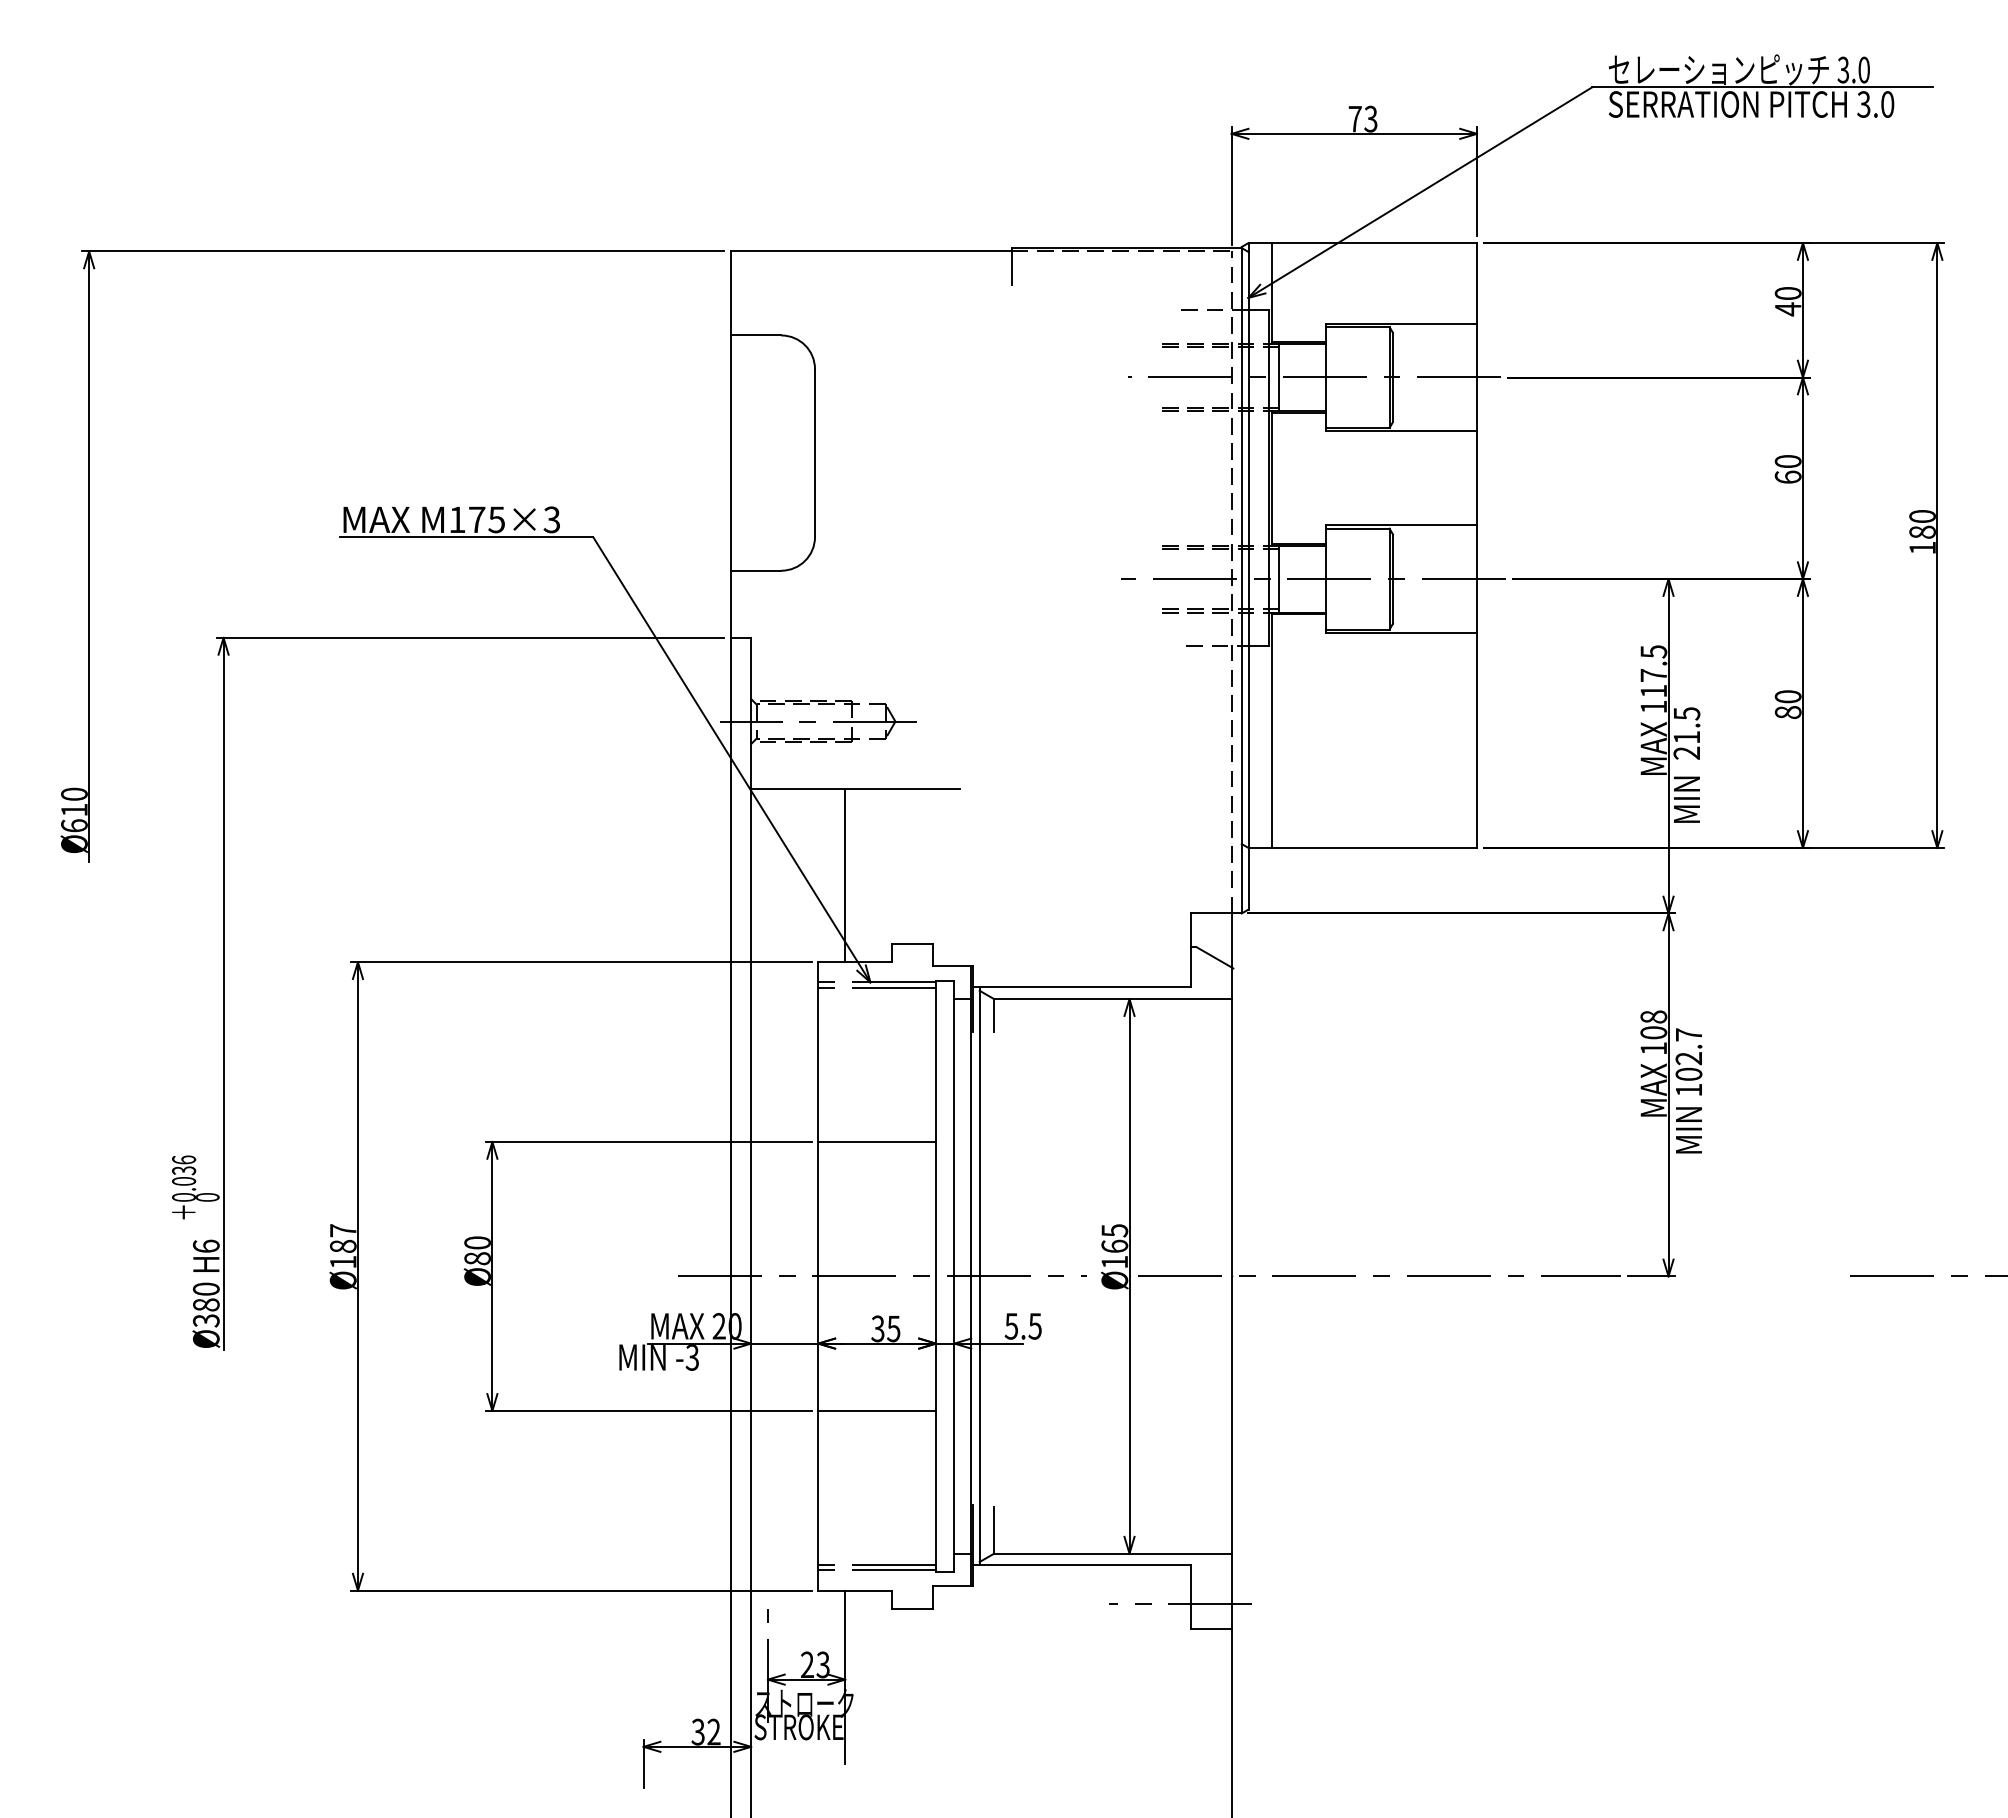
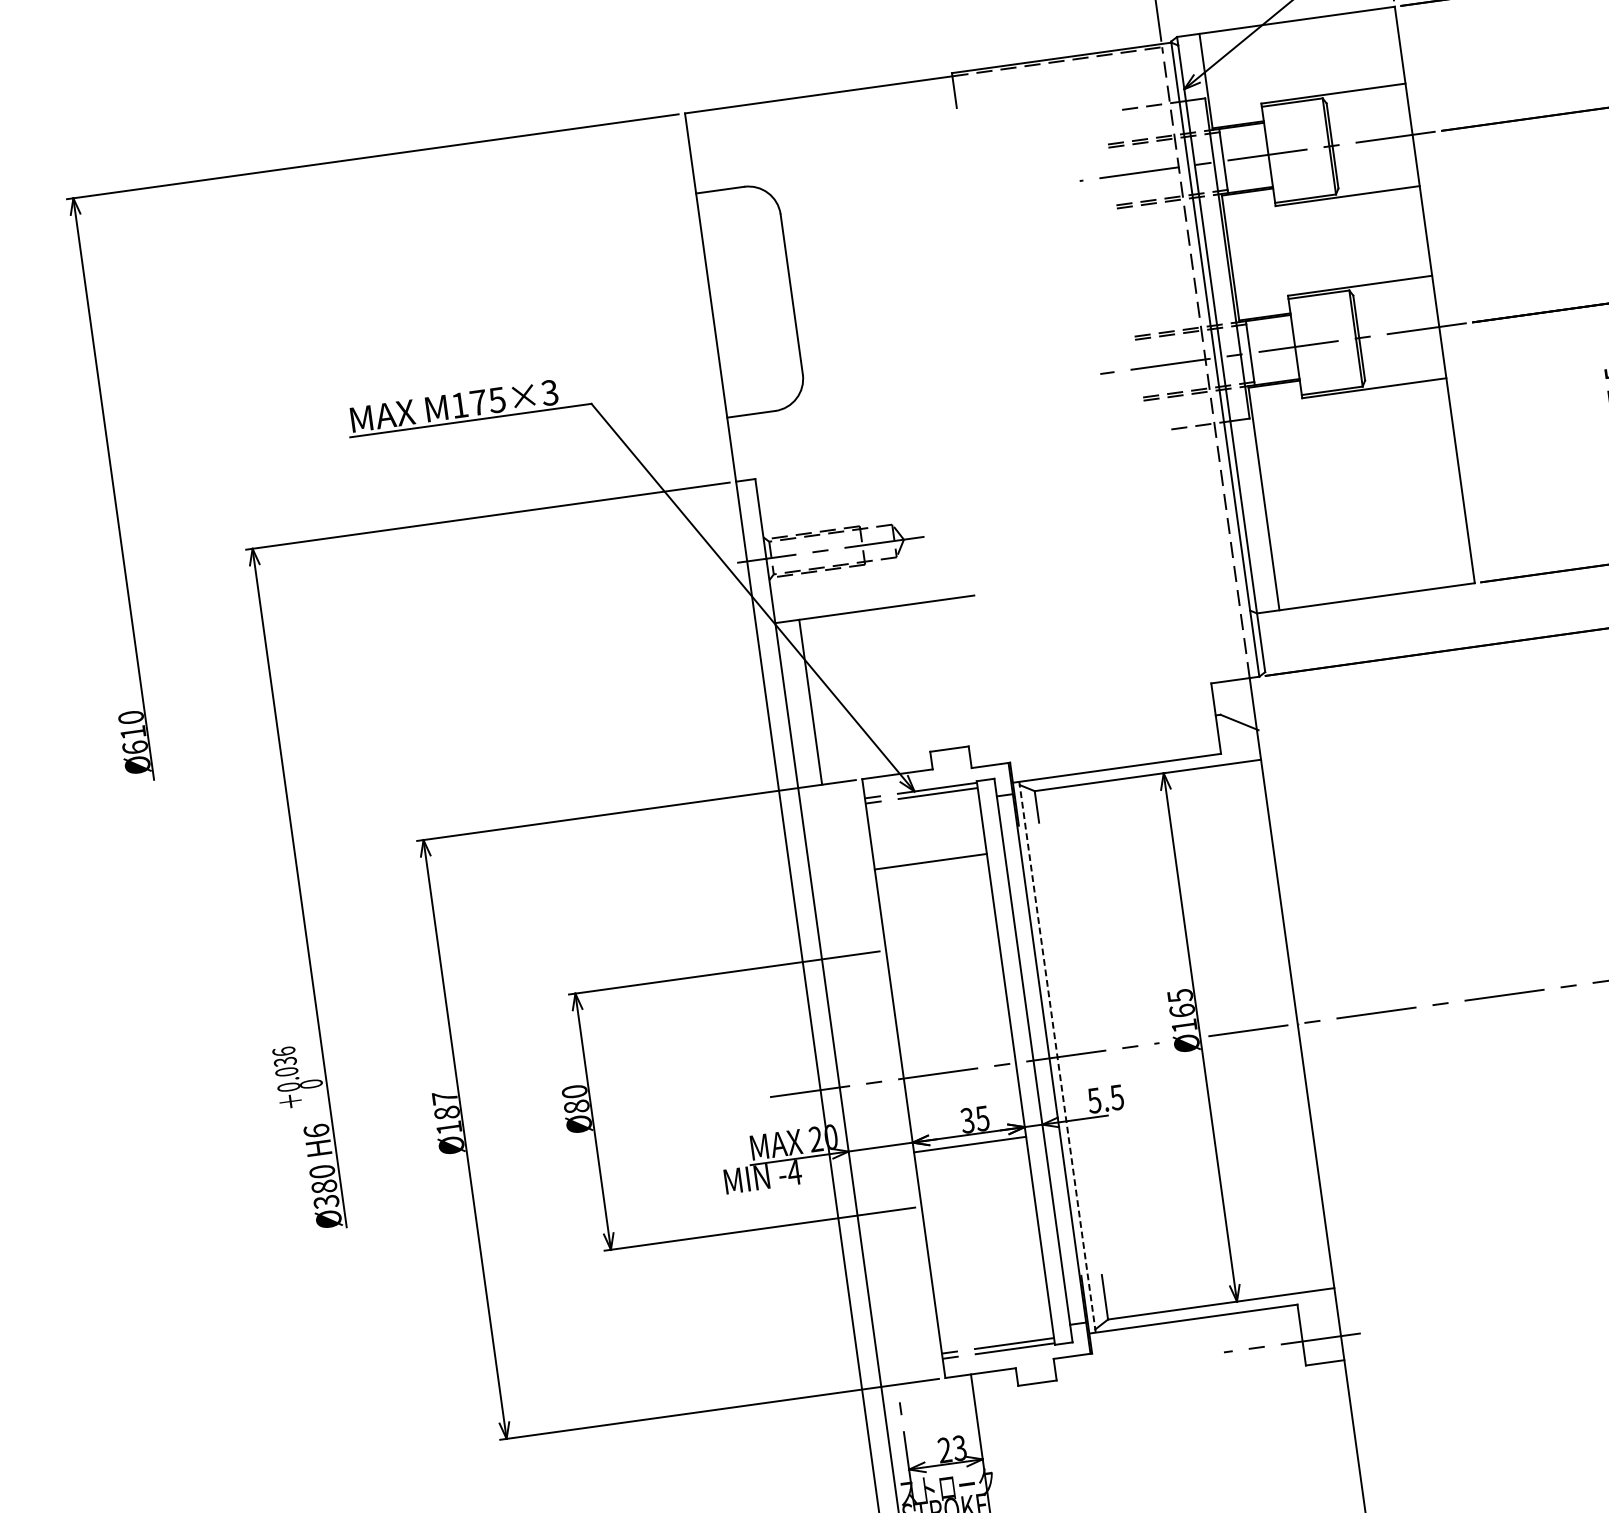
line: (845, 875) -> (810, 702), moved
line: (876, 1141) -> (930, 861), moved
line: (979, 1276) -> (1057, 1057), solid -> dashed
text: (692, 1357) -> (794, 1172), -3 -> -4
line: (876, 1410) -> (969, 1144), moved

